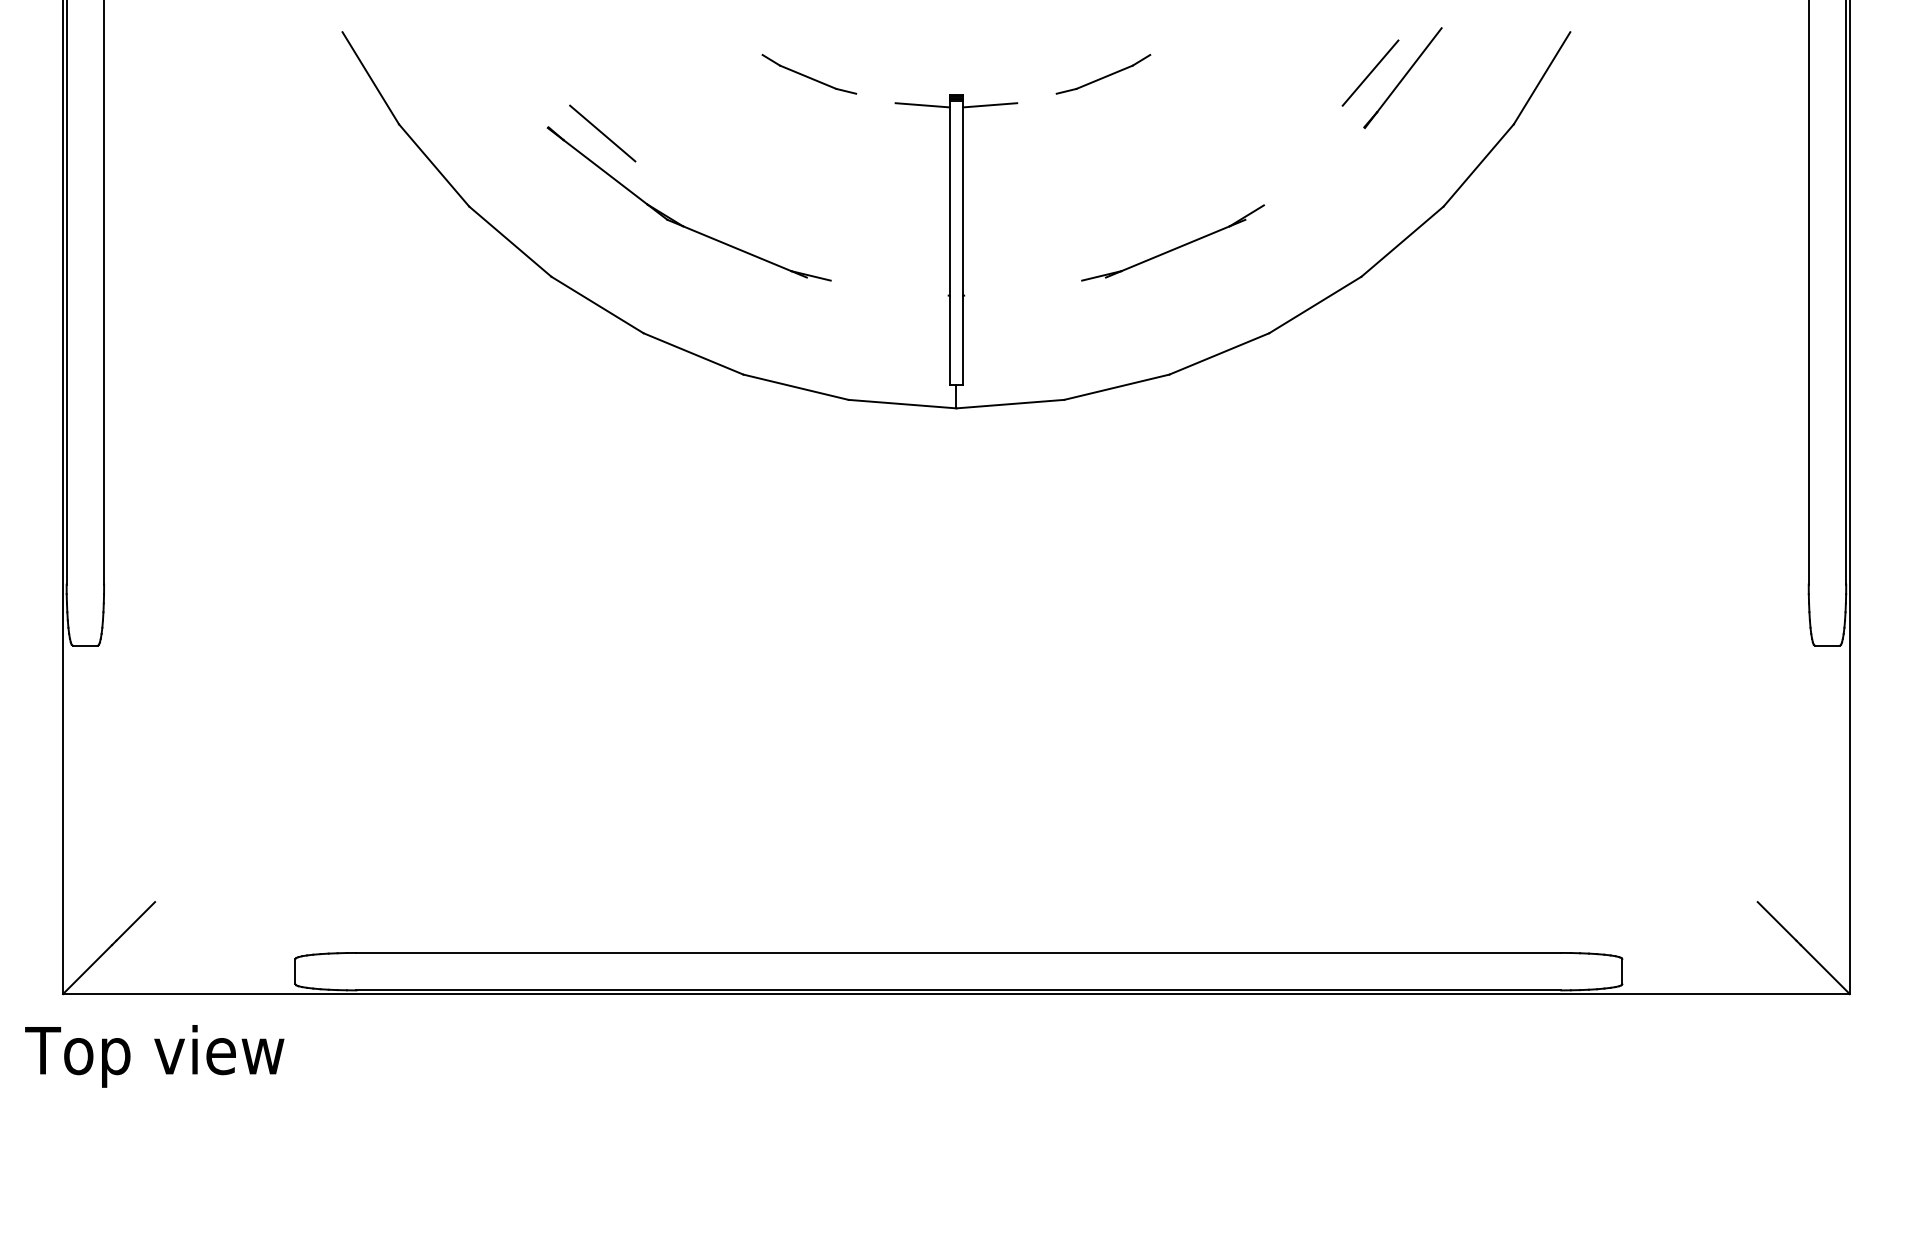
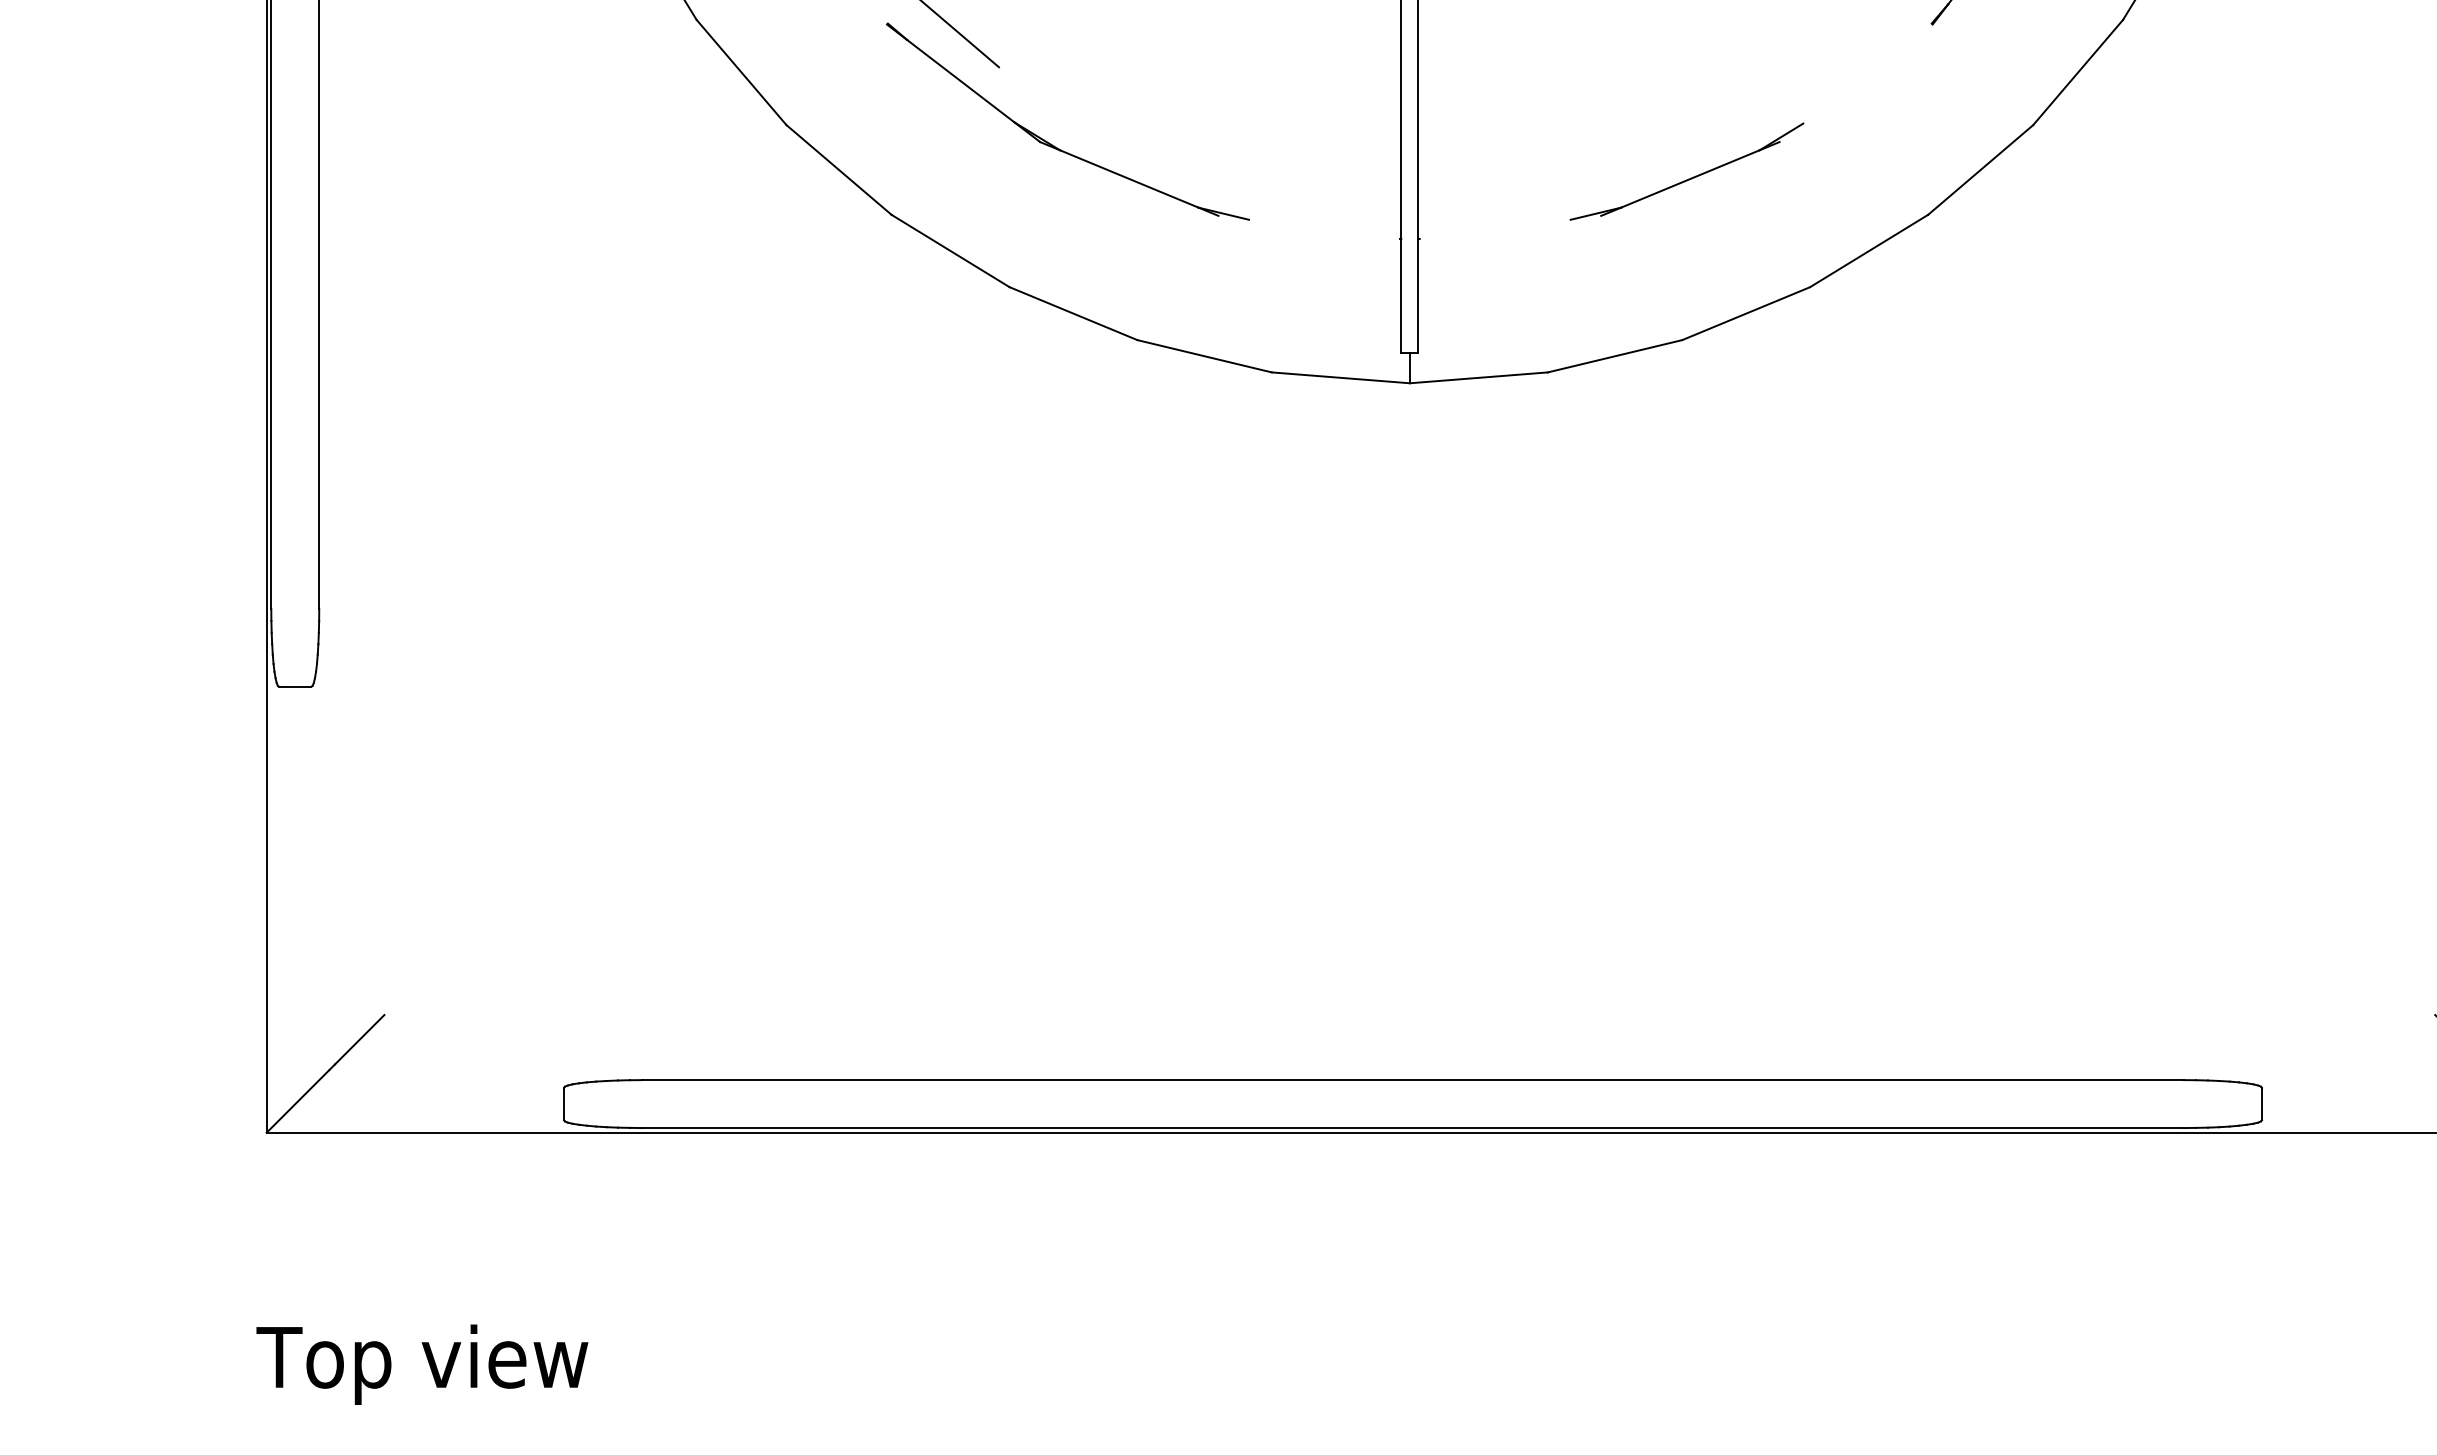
text: (154, 1056) -> (422, 1364), moved

